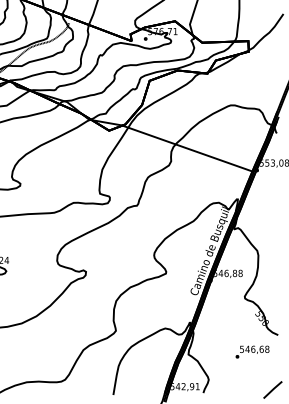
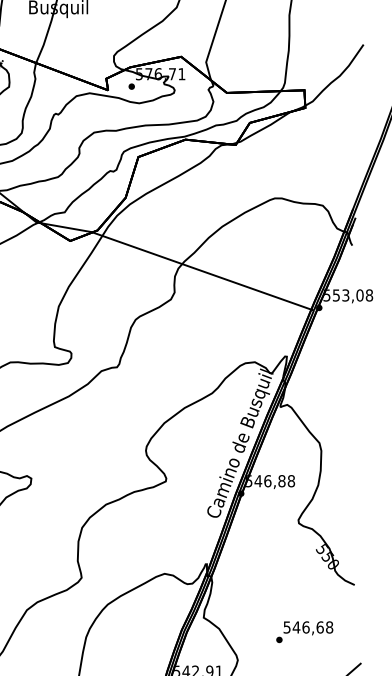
text: (252, 351) -> (304, 631), moved

